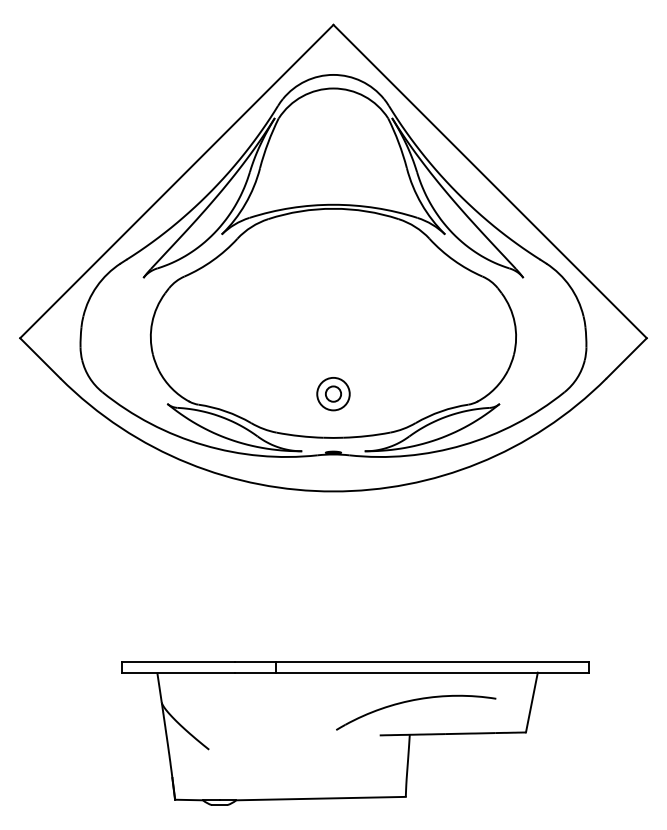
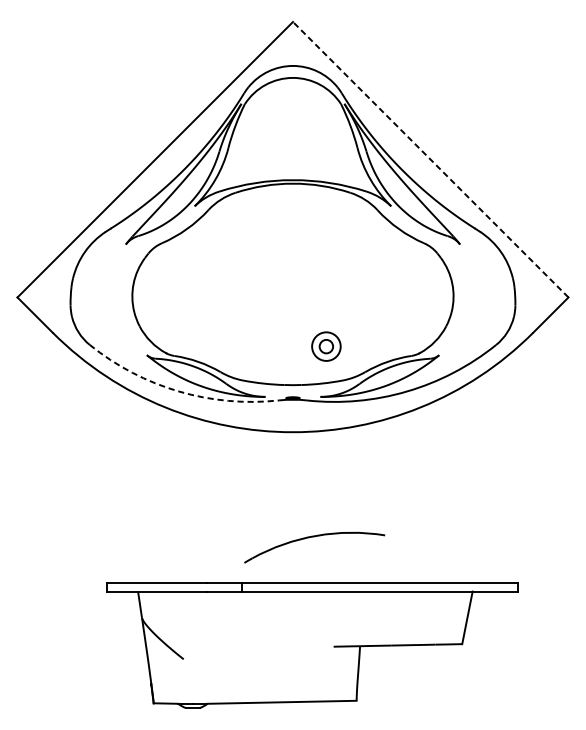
line: (490, 181) -> (431, 159), solid -> dashed
part: (333, 394) -> (326, 346), moved
arc: (203, 445) -> (178, 391), solid -> dashed
part: (413, 701) -> (312, 537), moved

